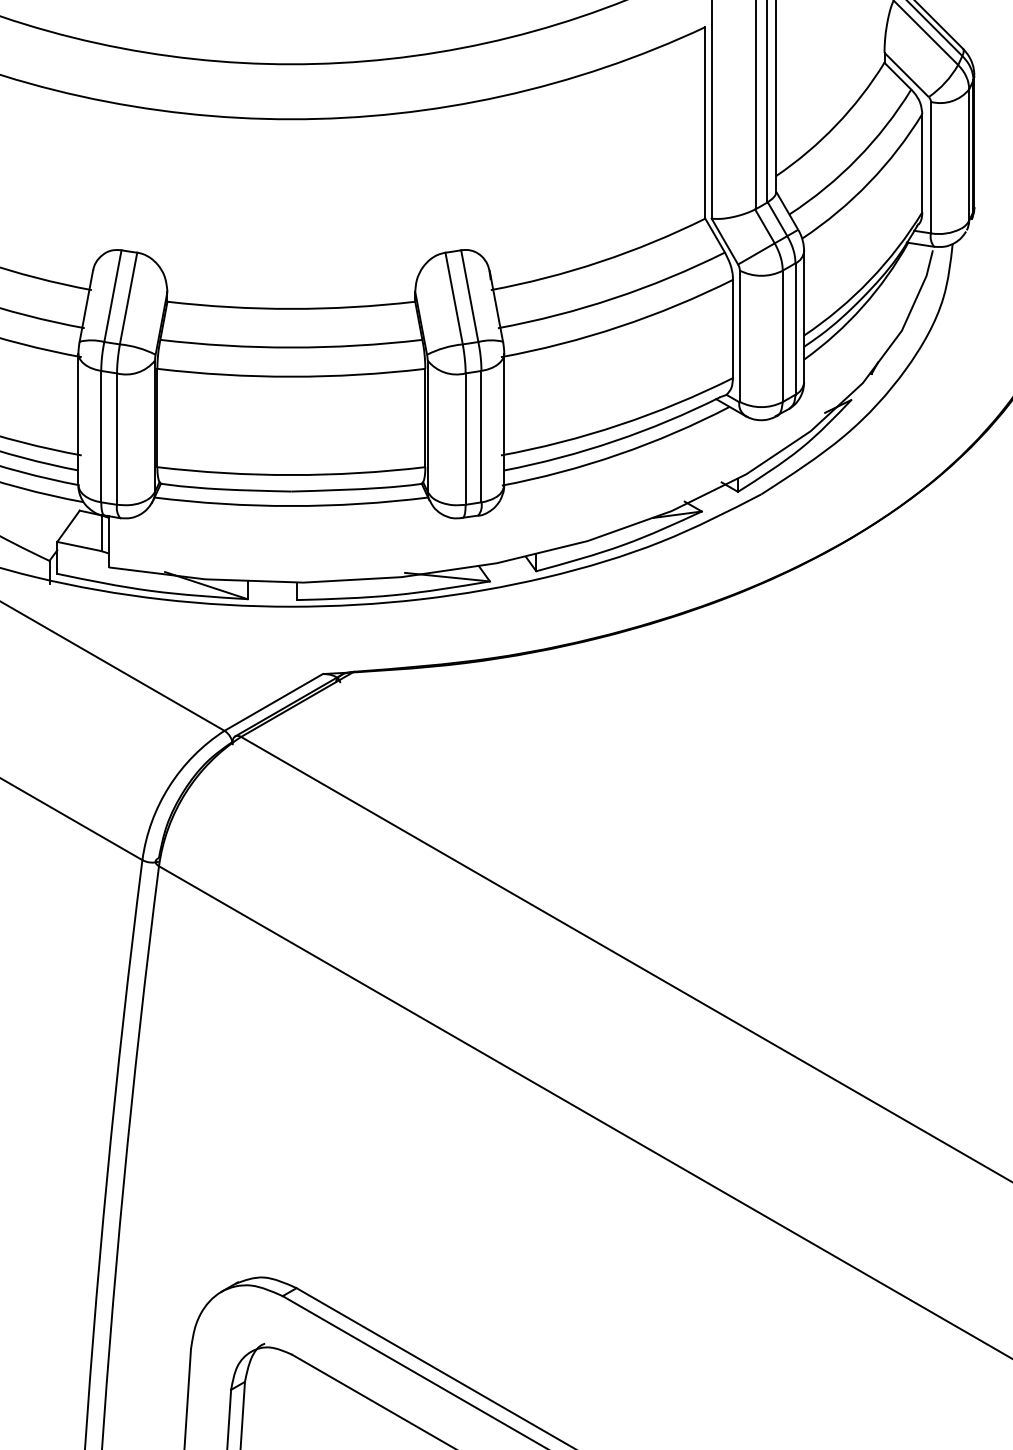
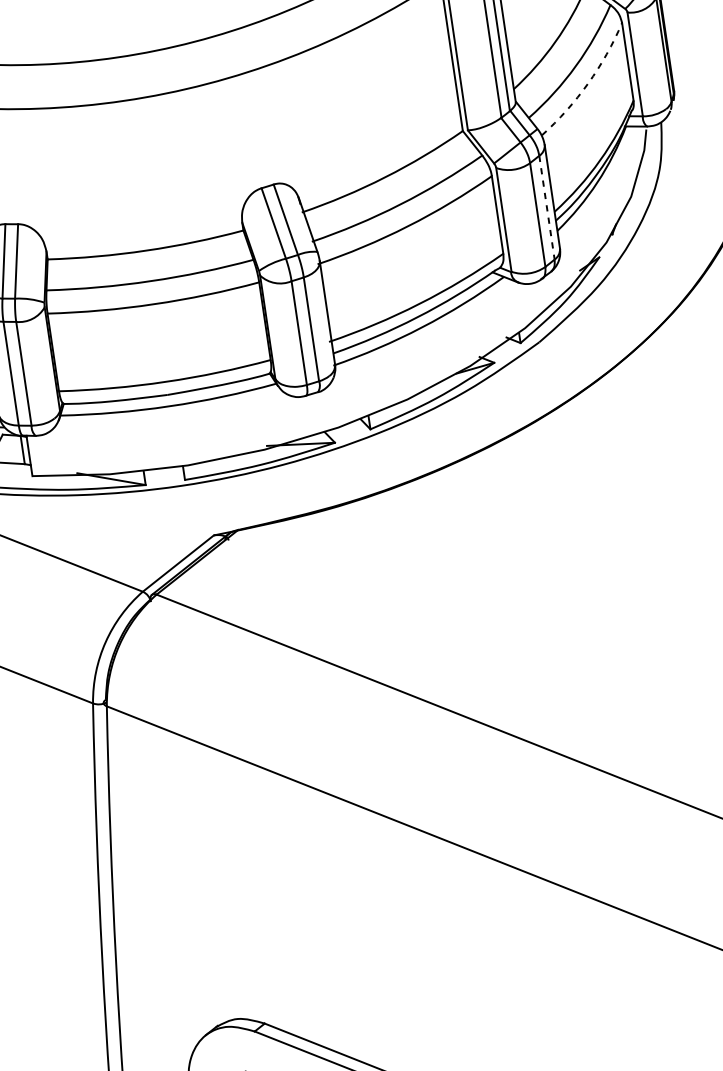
arc: (869, 182) -> (588, 83), solid -> dashed
line: (795, 329) -> (547, 208), solid -> dashed

